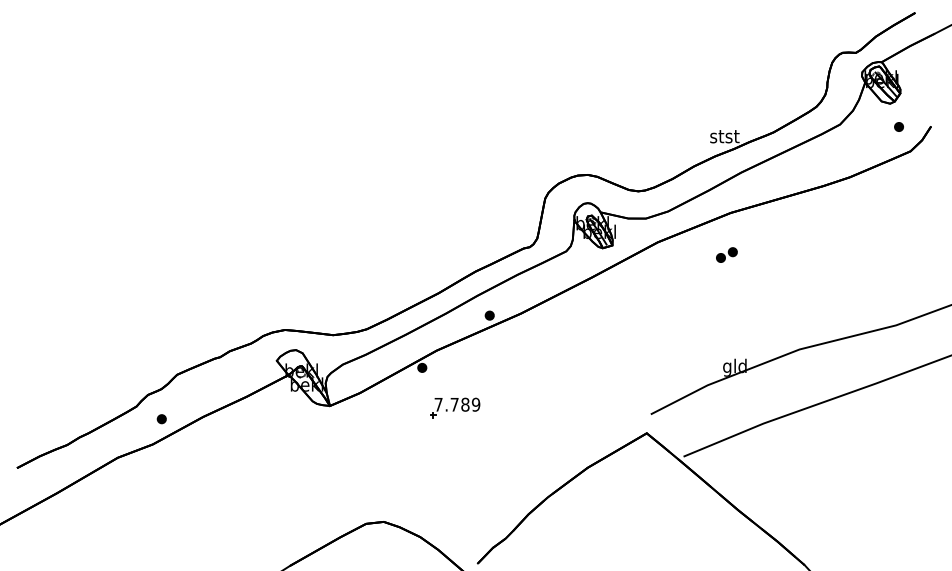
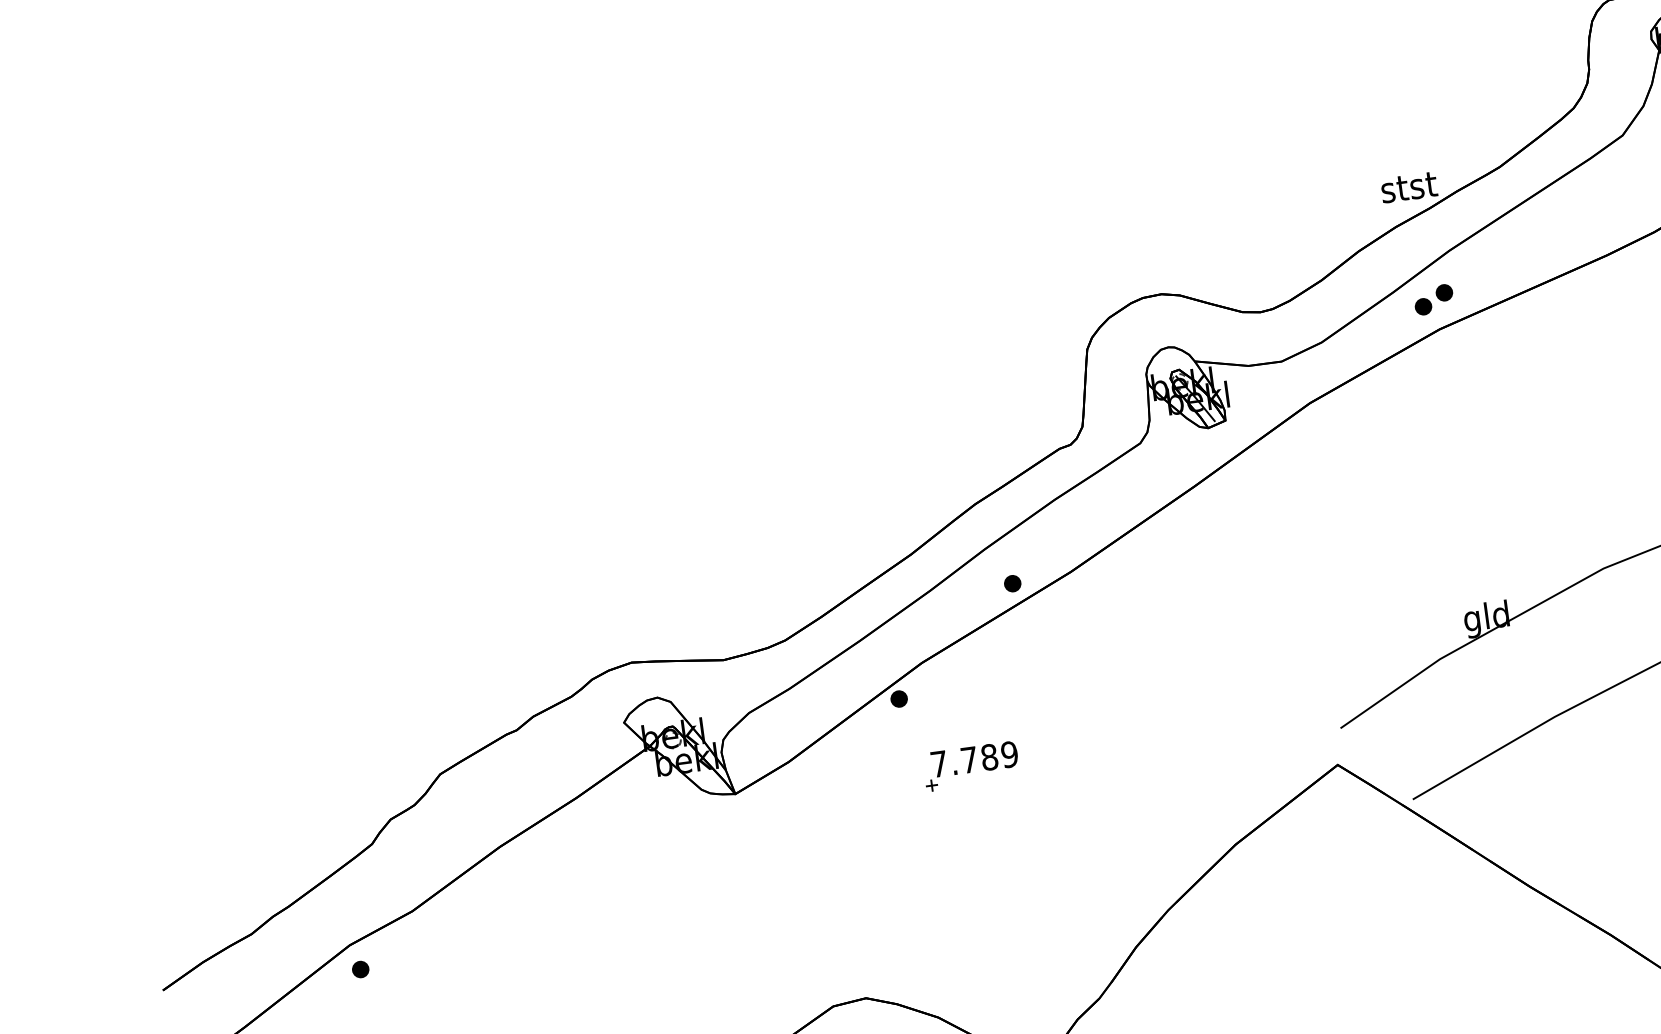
part: (726, 254) -> (1433, 298), moved
part: (161, 419) -> (360, 970), moved

